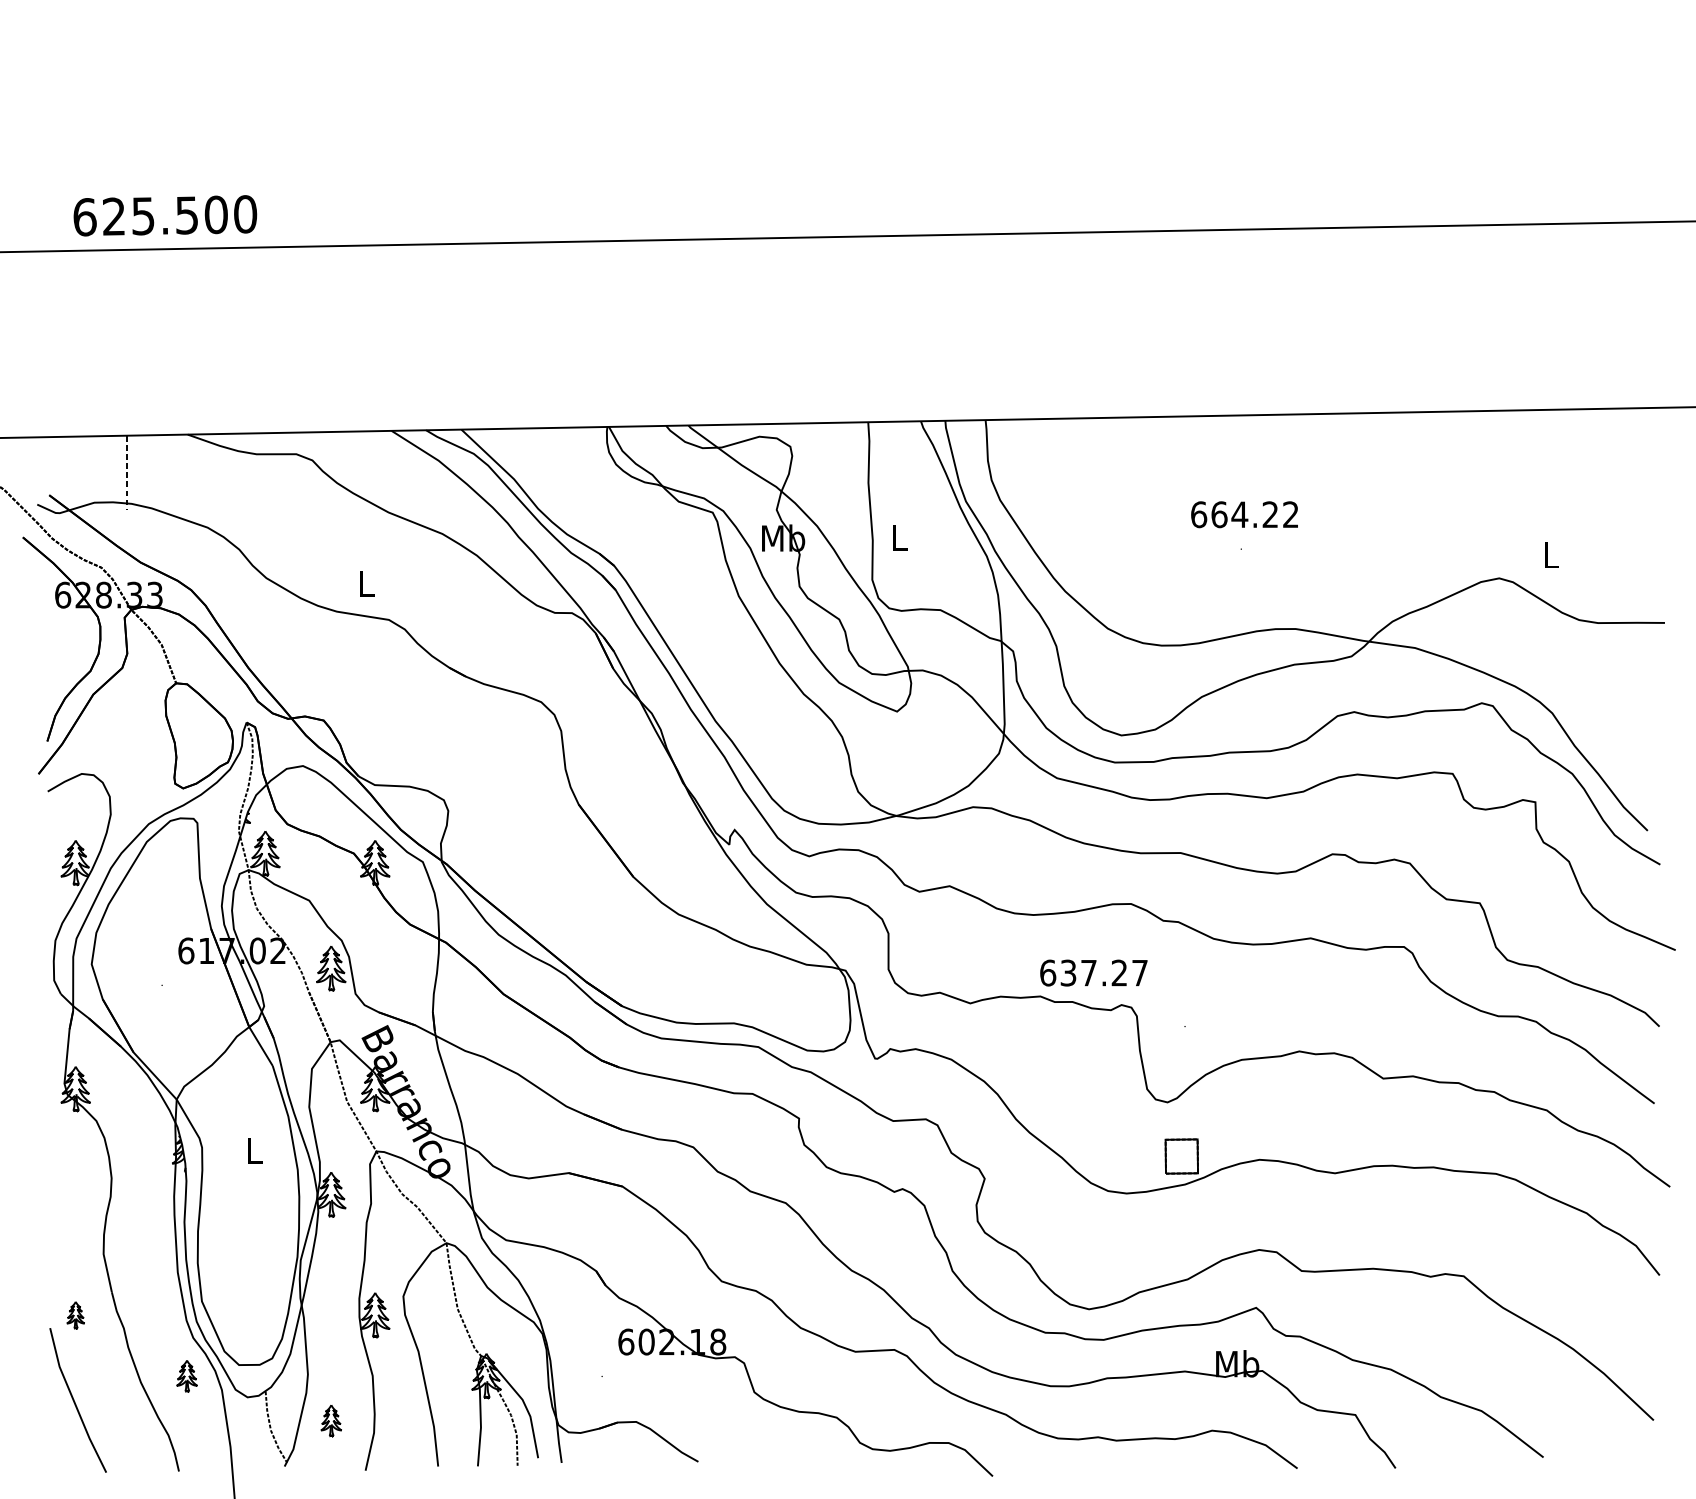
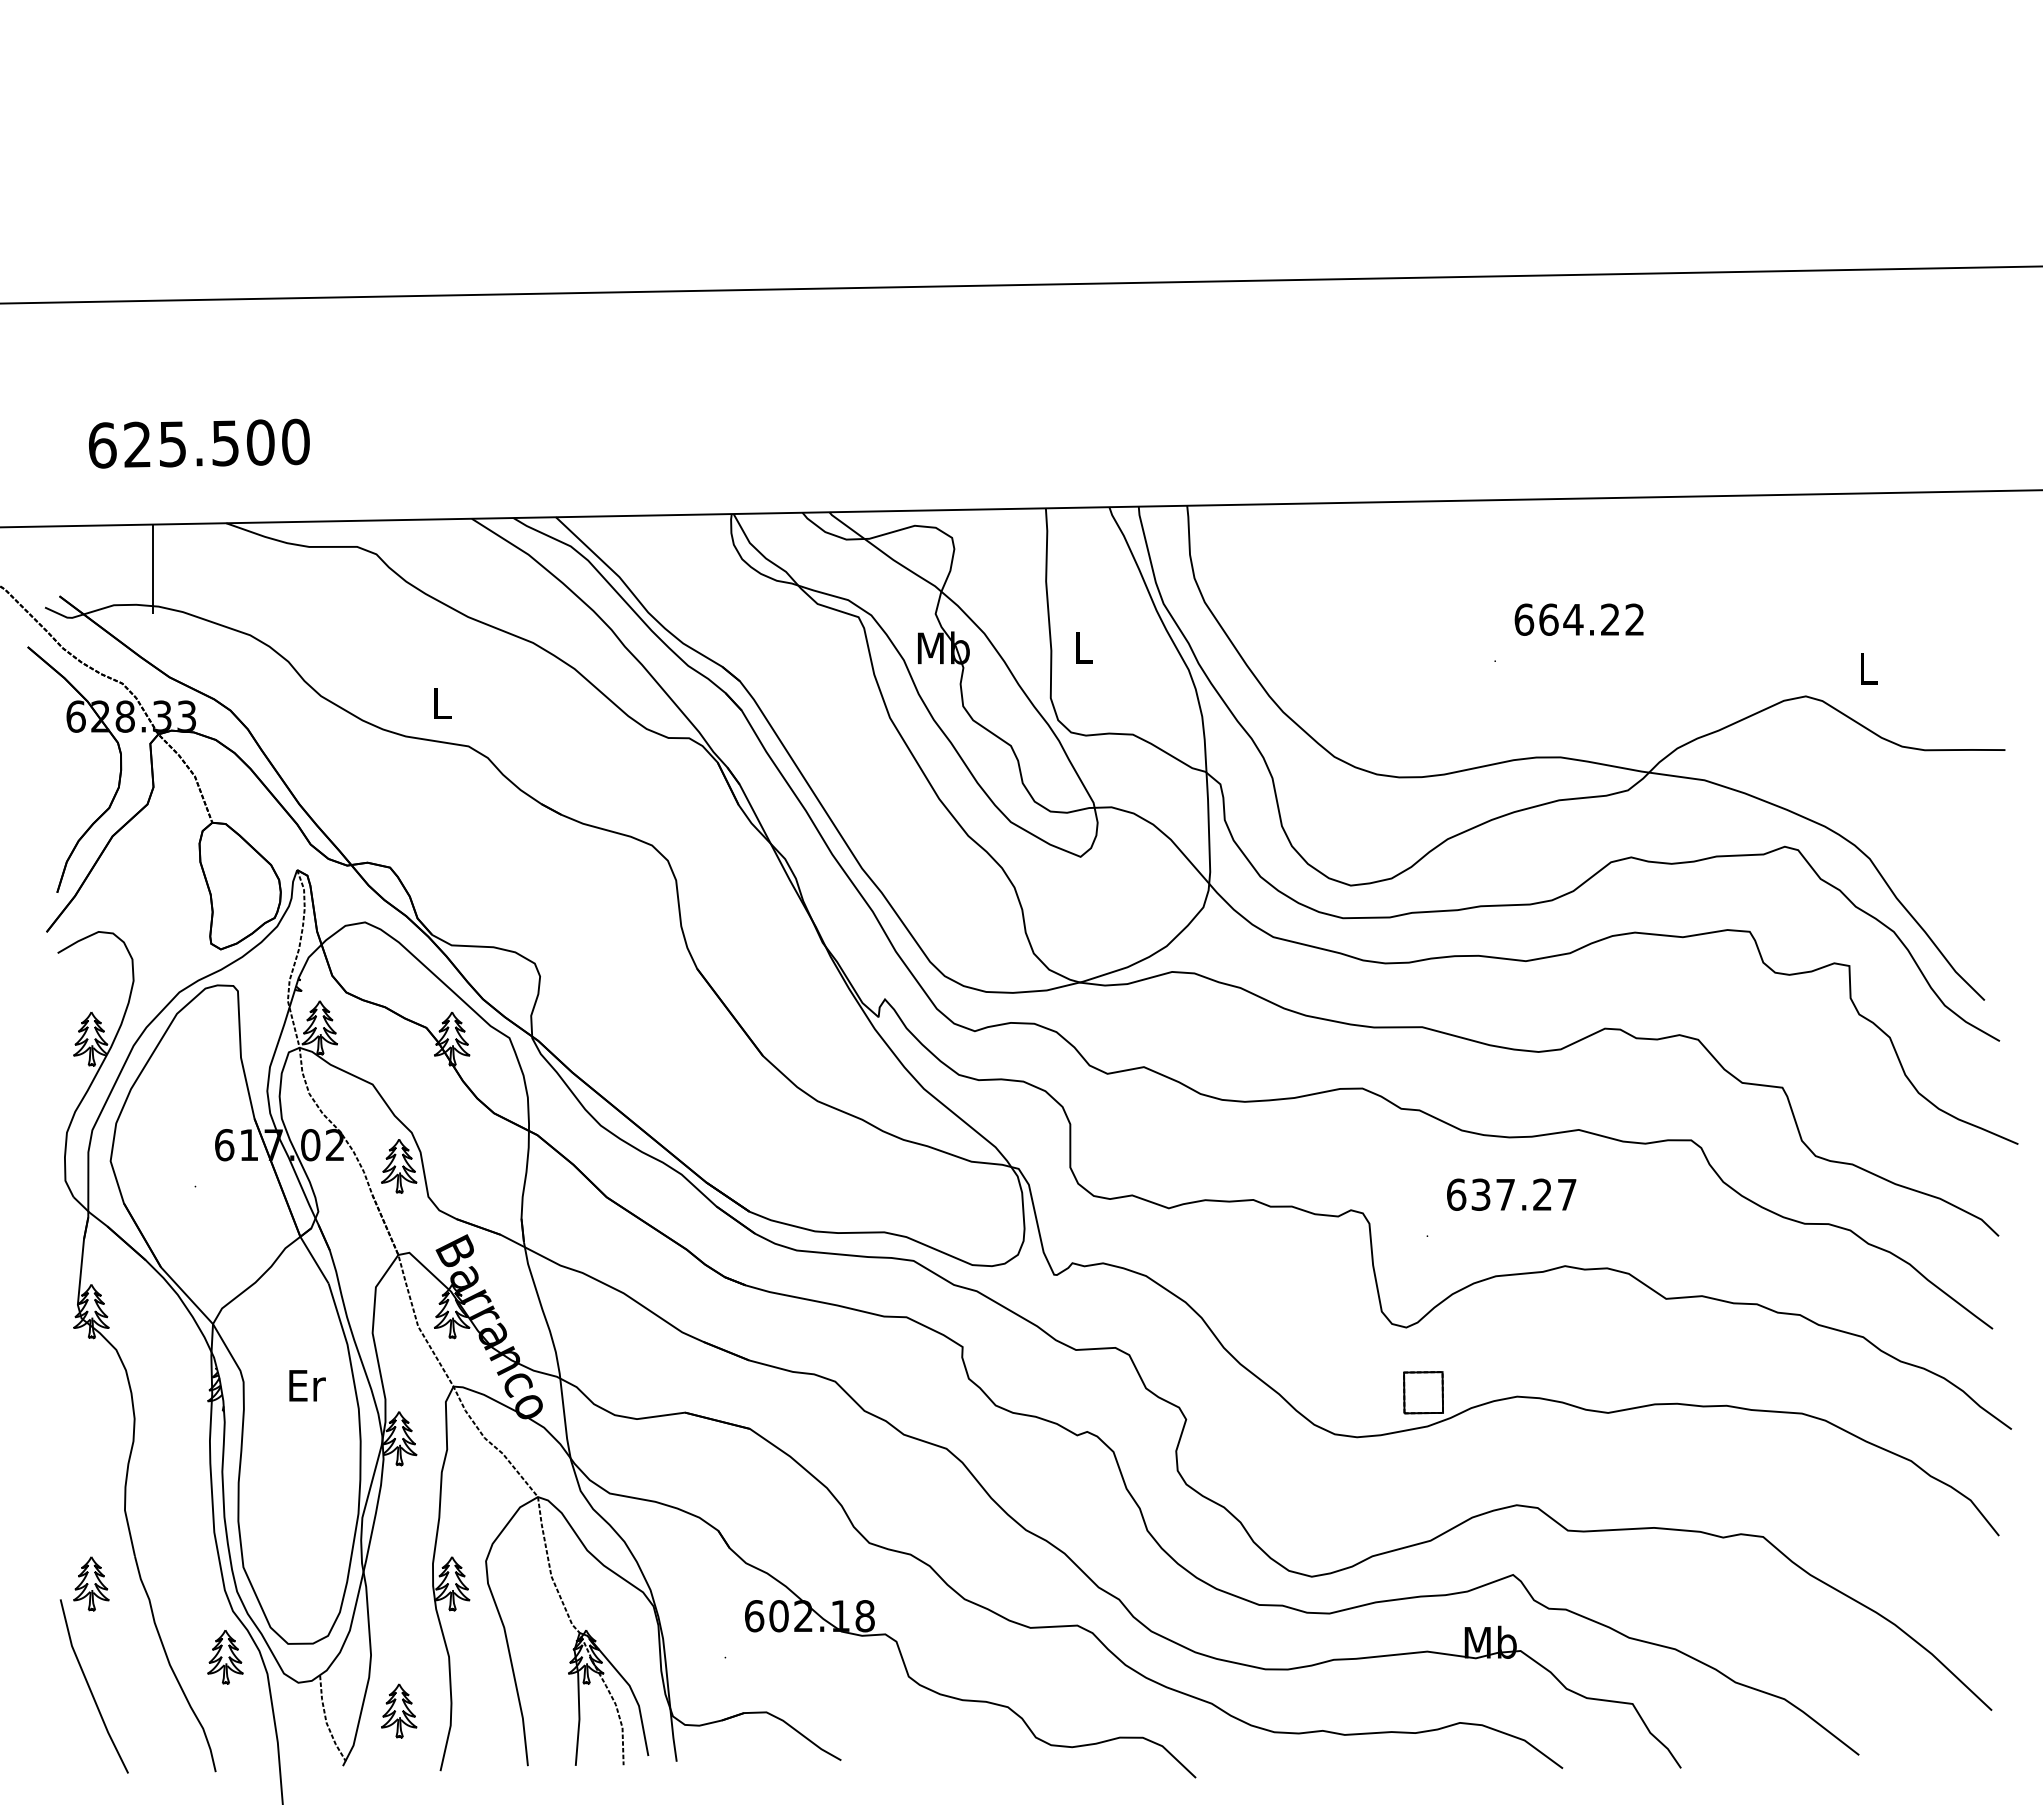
text: (165, 215) -> (199, 443), moved
line: (127, 473) -> (153, 569), dashed -> solid
text: (1244, 514) -> (1578, 619), moved
text: (1093, 972) -> (1511, 1194), moved
text: (255, 1150) -> (307, 1385), L -> Er
part: (75, 1314) -> (91, 1583), size x1.67
part: (187, 1376) -> (225, 1657), size x1.43
part: (331, 1420) -> (399, 1710), size x1.43

